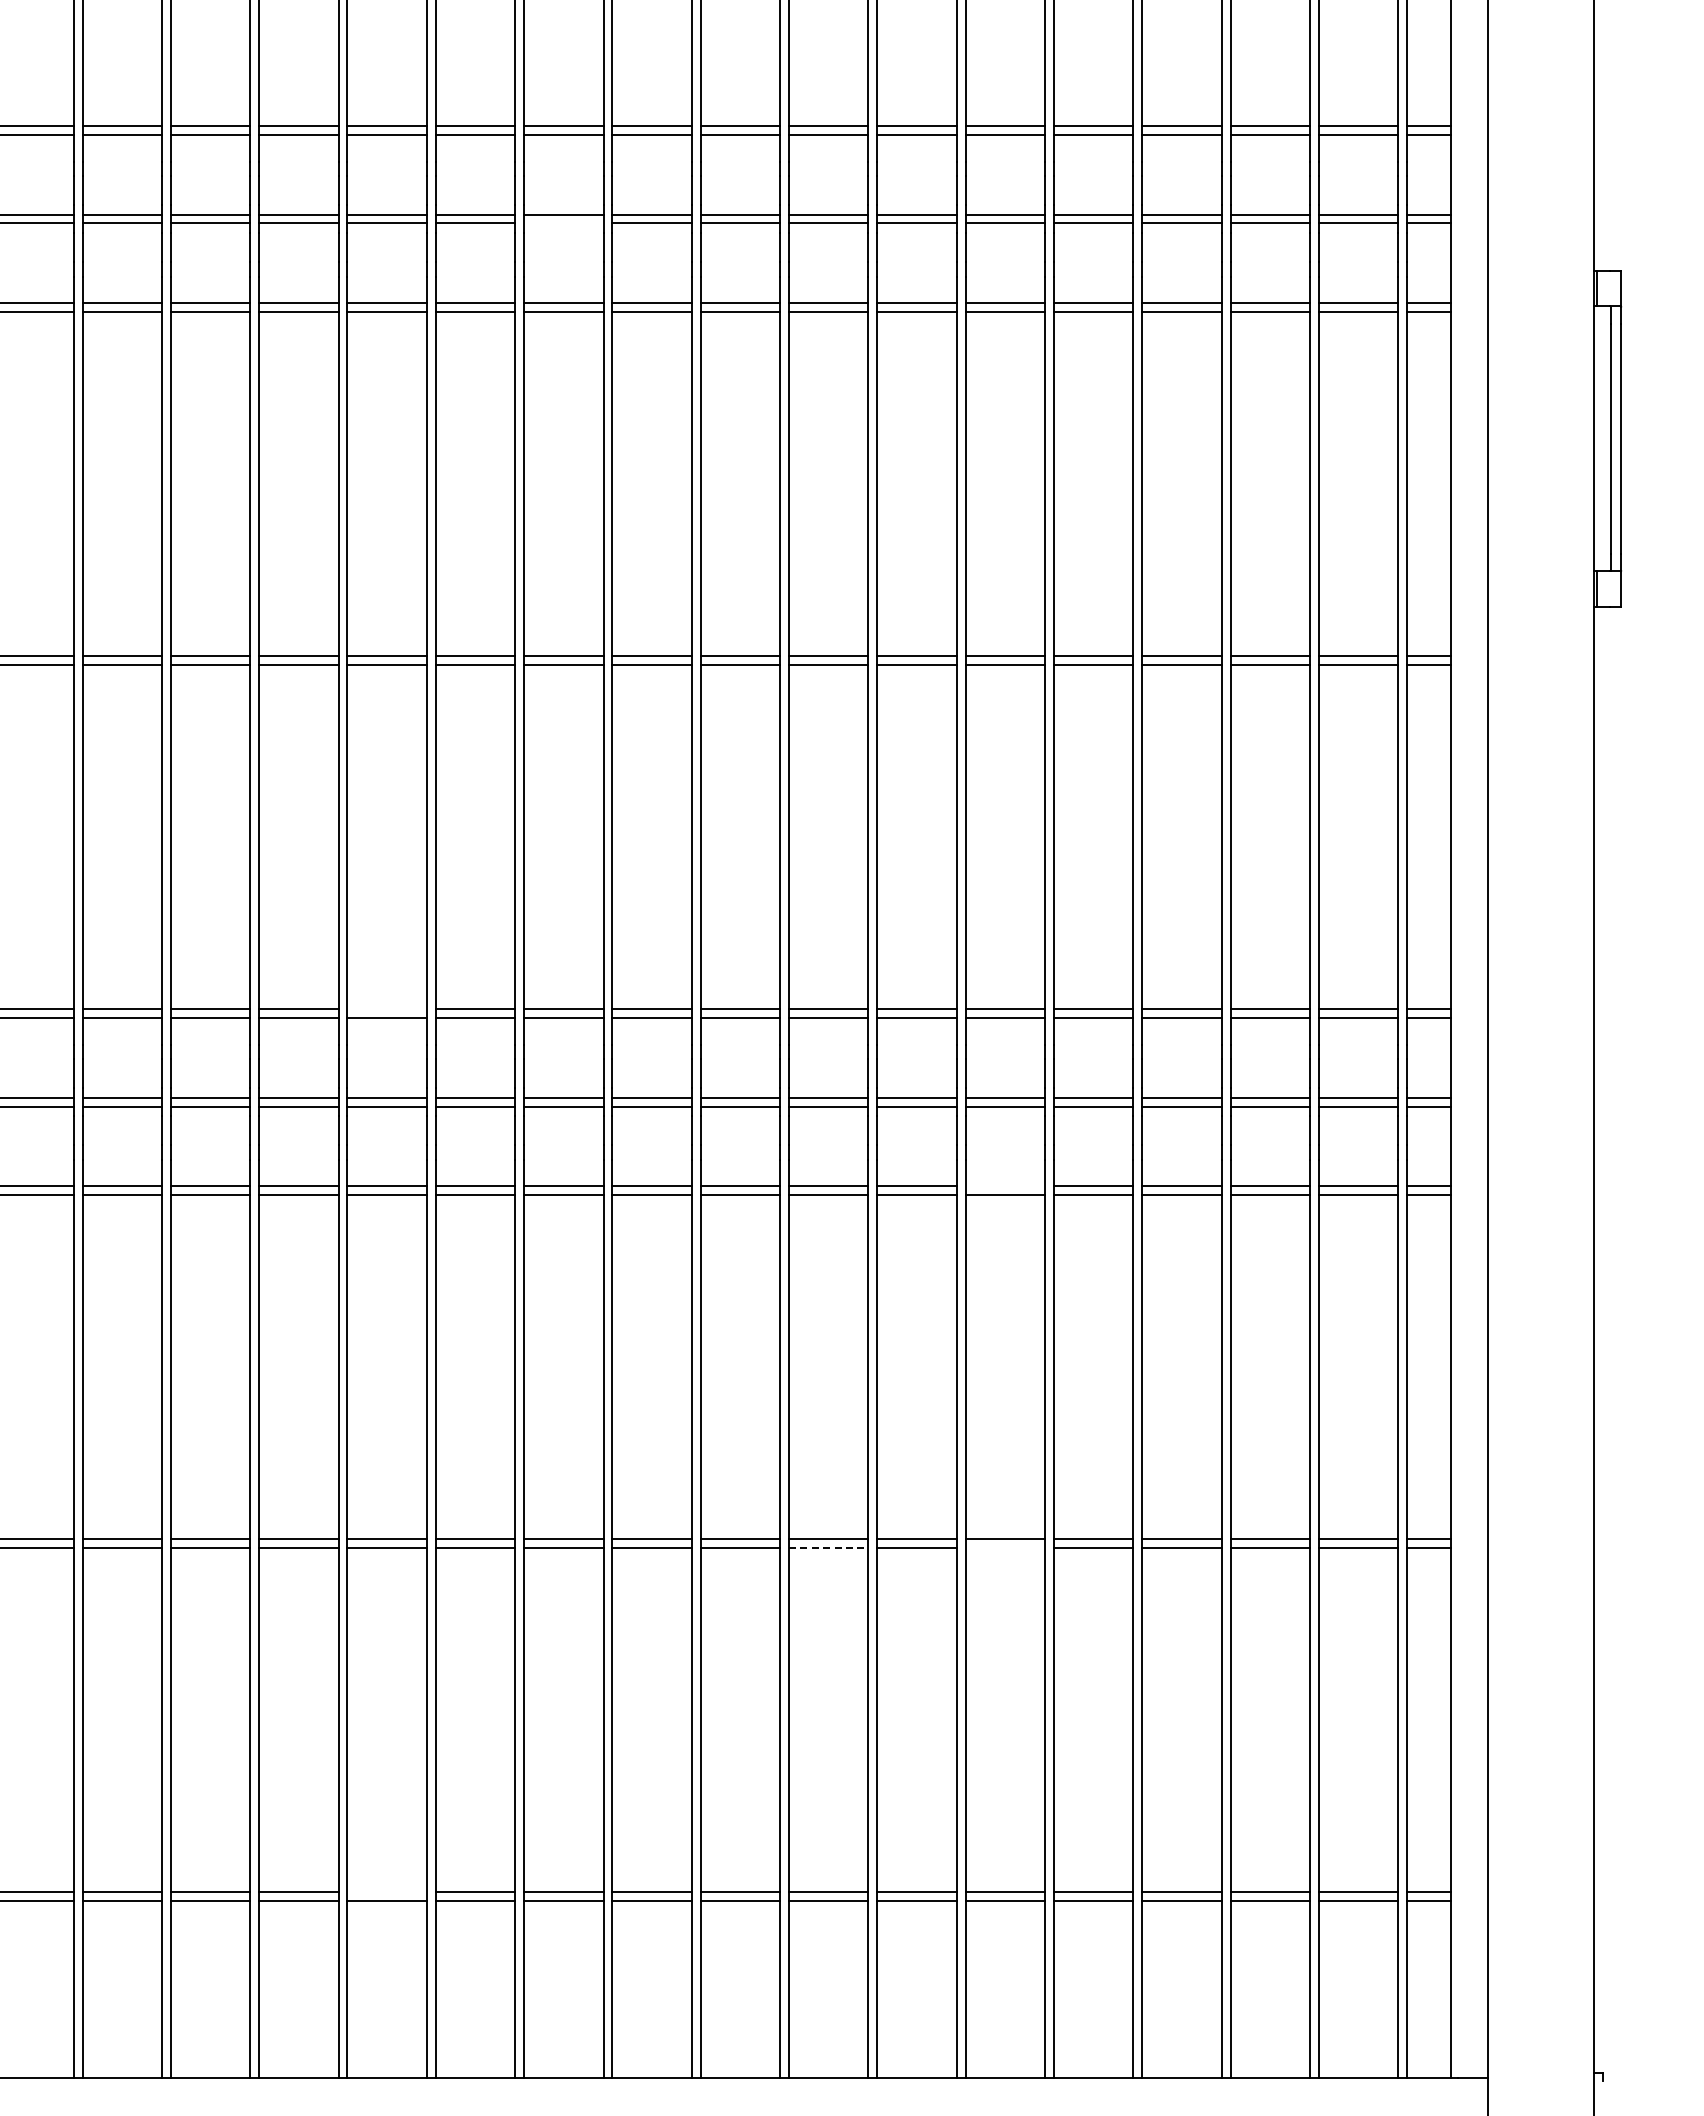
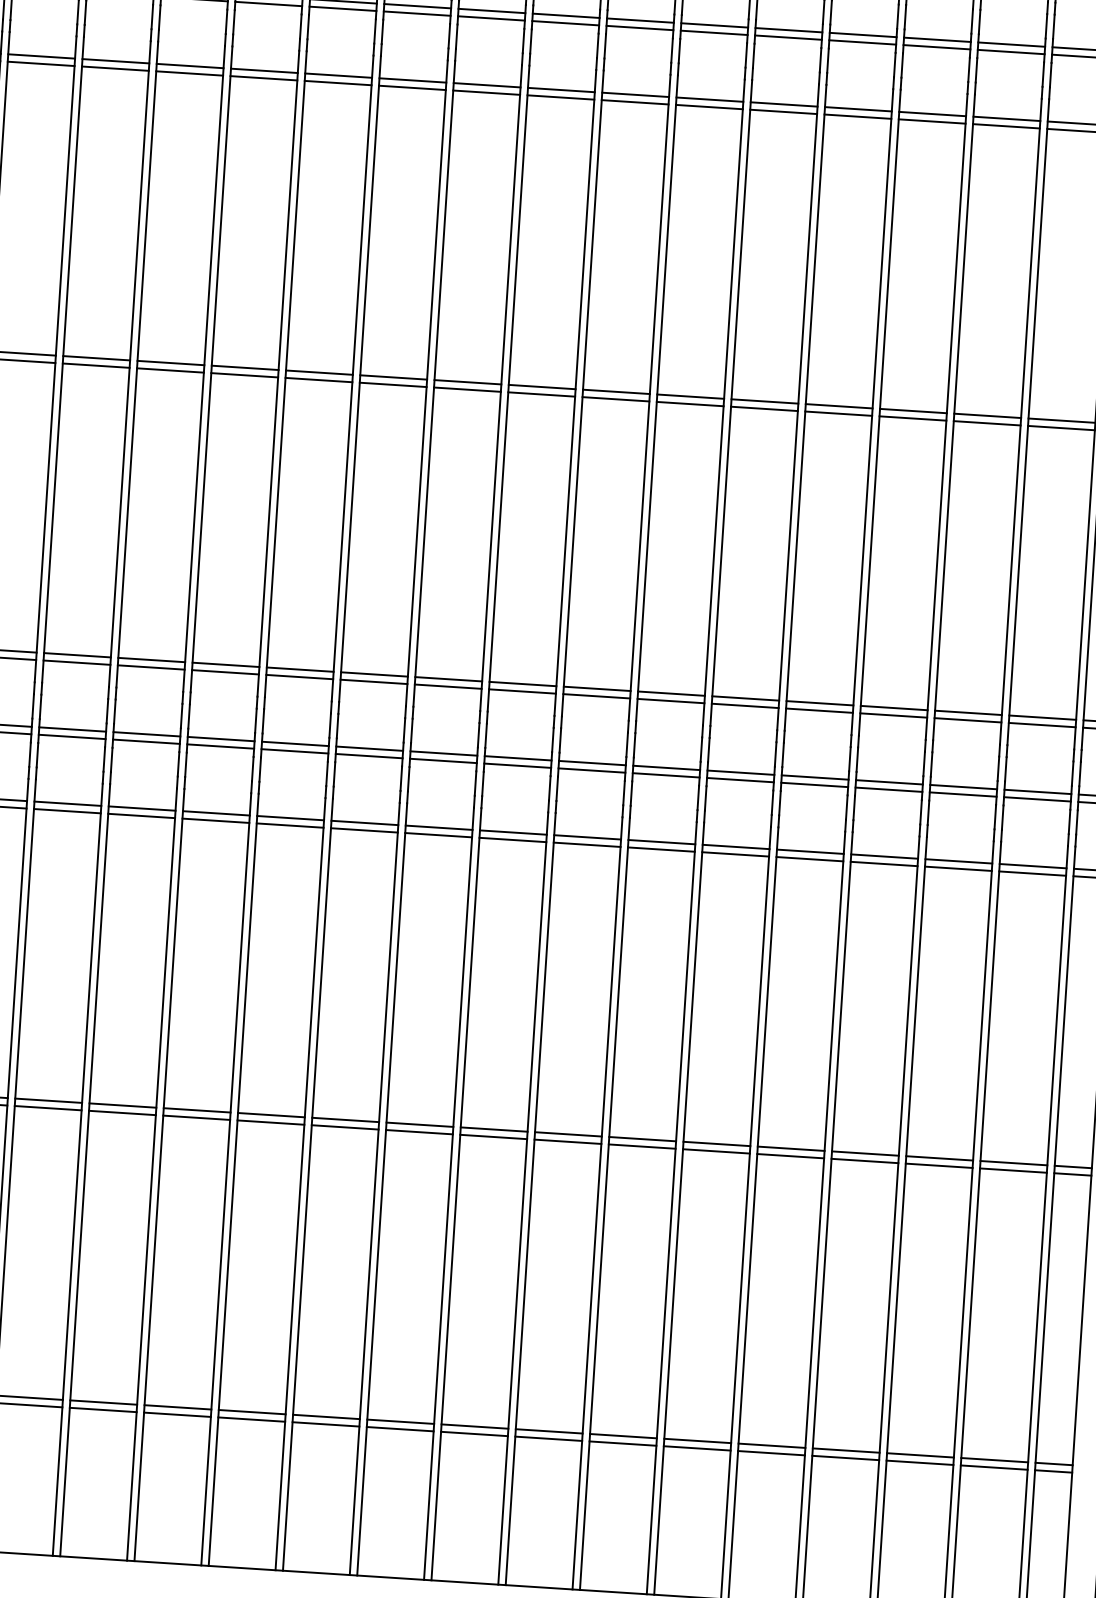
line: (563, 223) -> (416, 13), added
line: (386, 1009) -> (225, 664), added
line: (1005, 1185) -> (736, 846), added
line: (828, 1548) -> (567, 1142), dashed -> solid
line: (1005, 1548) -> (716, 1151), added
line: (386, 1892) -> (177, 1407), added

